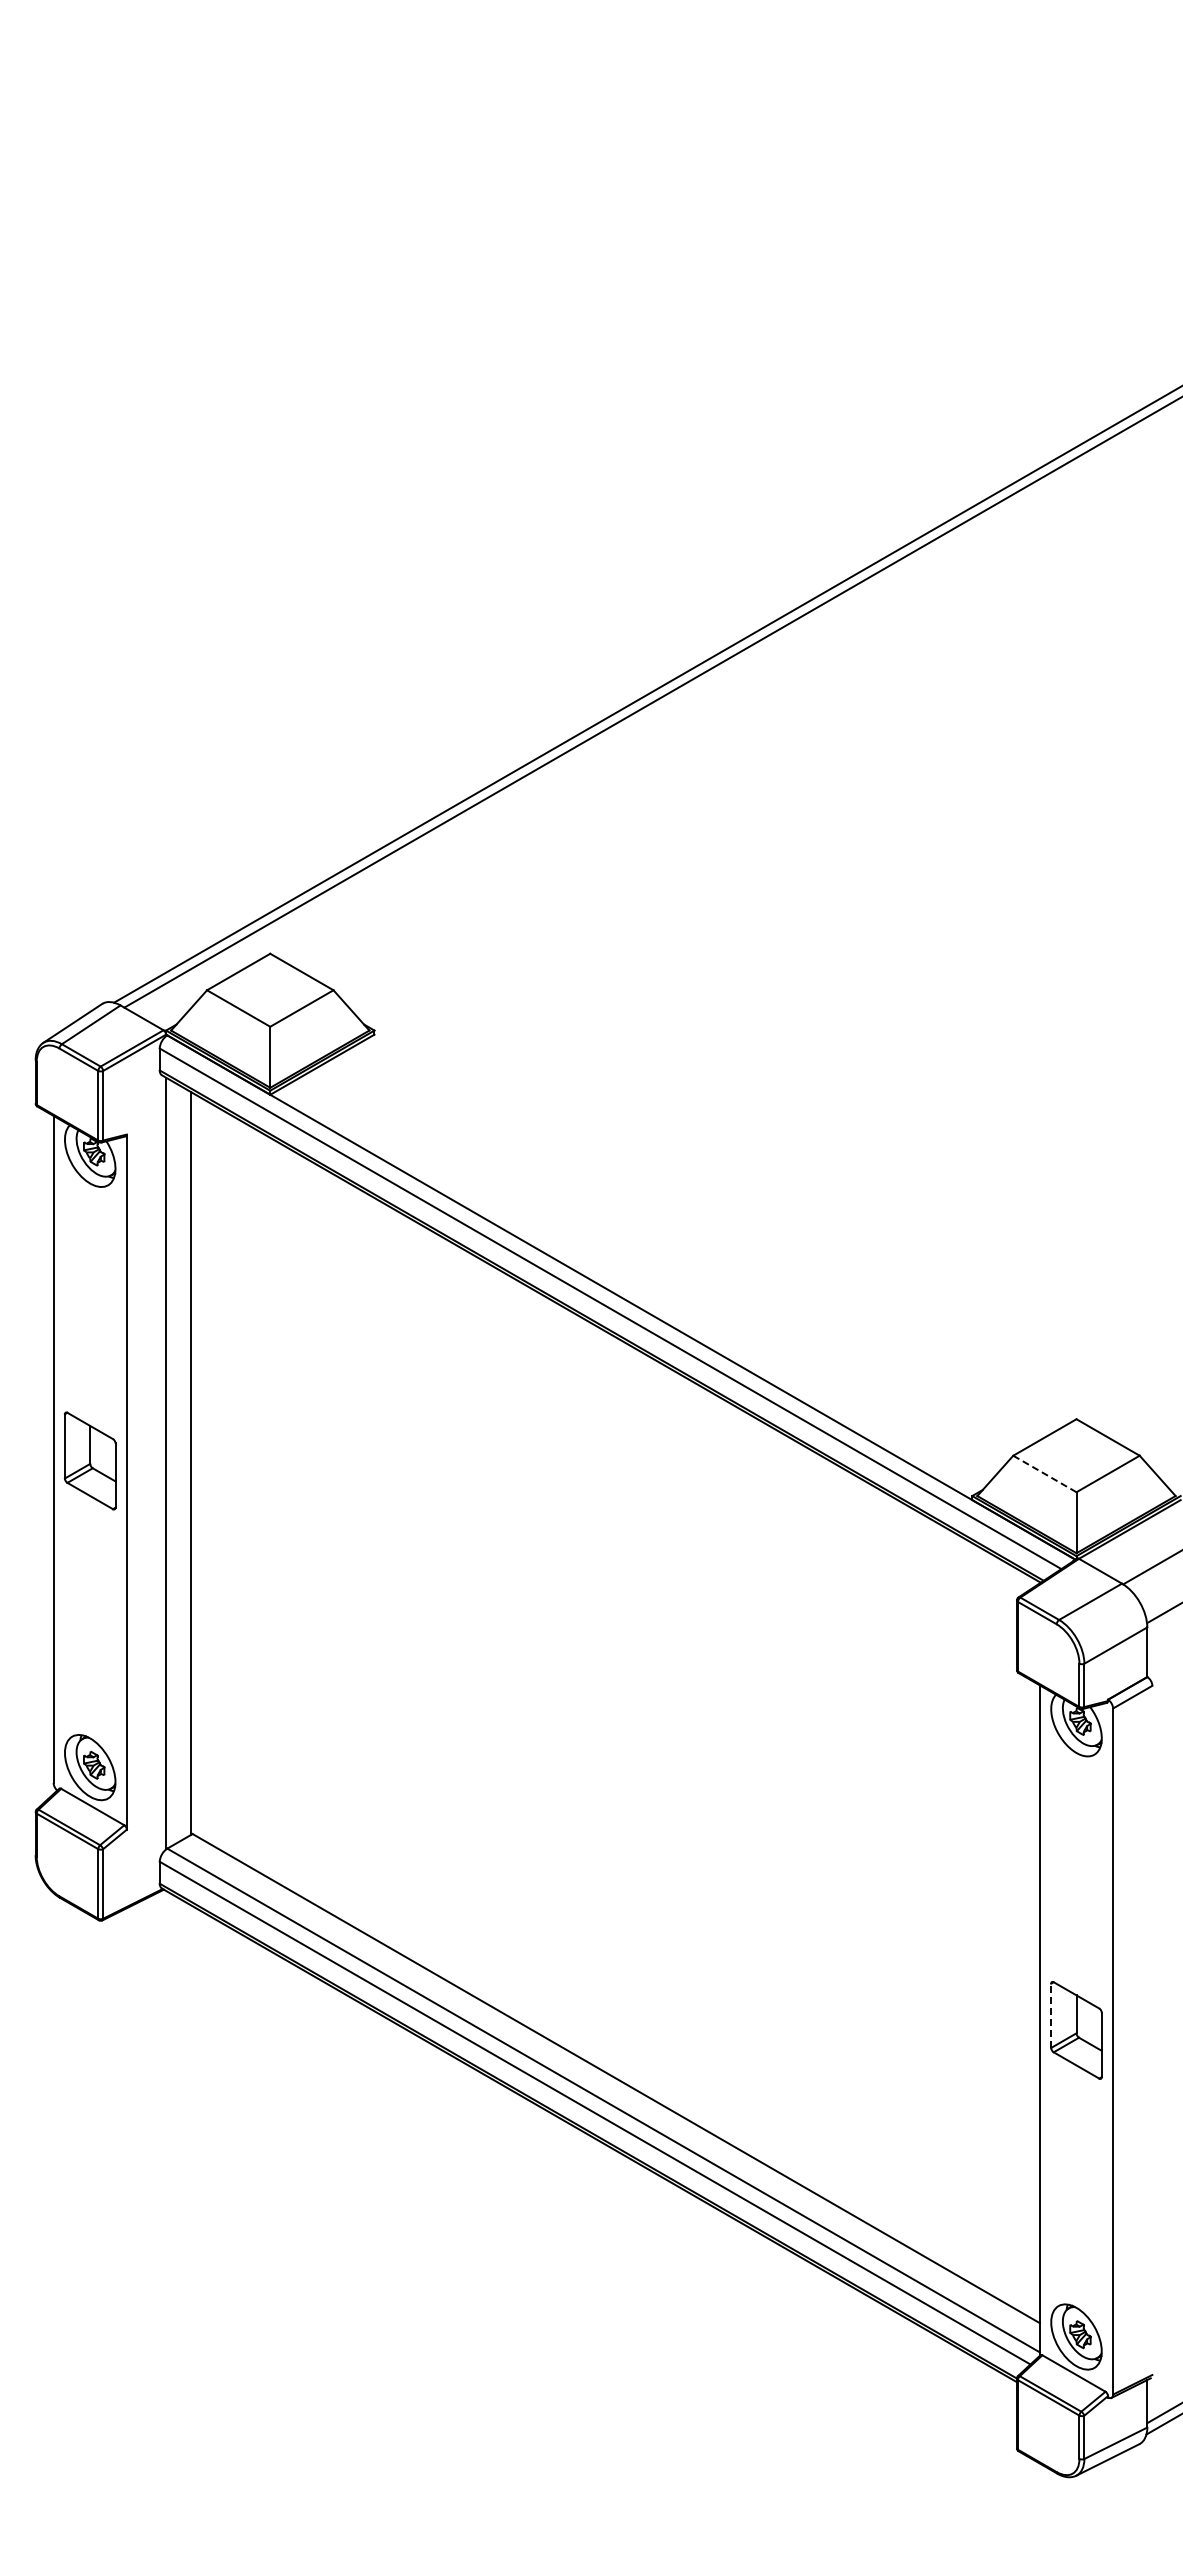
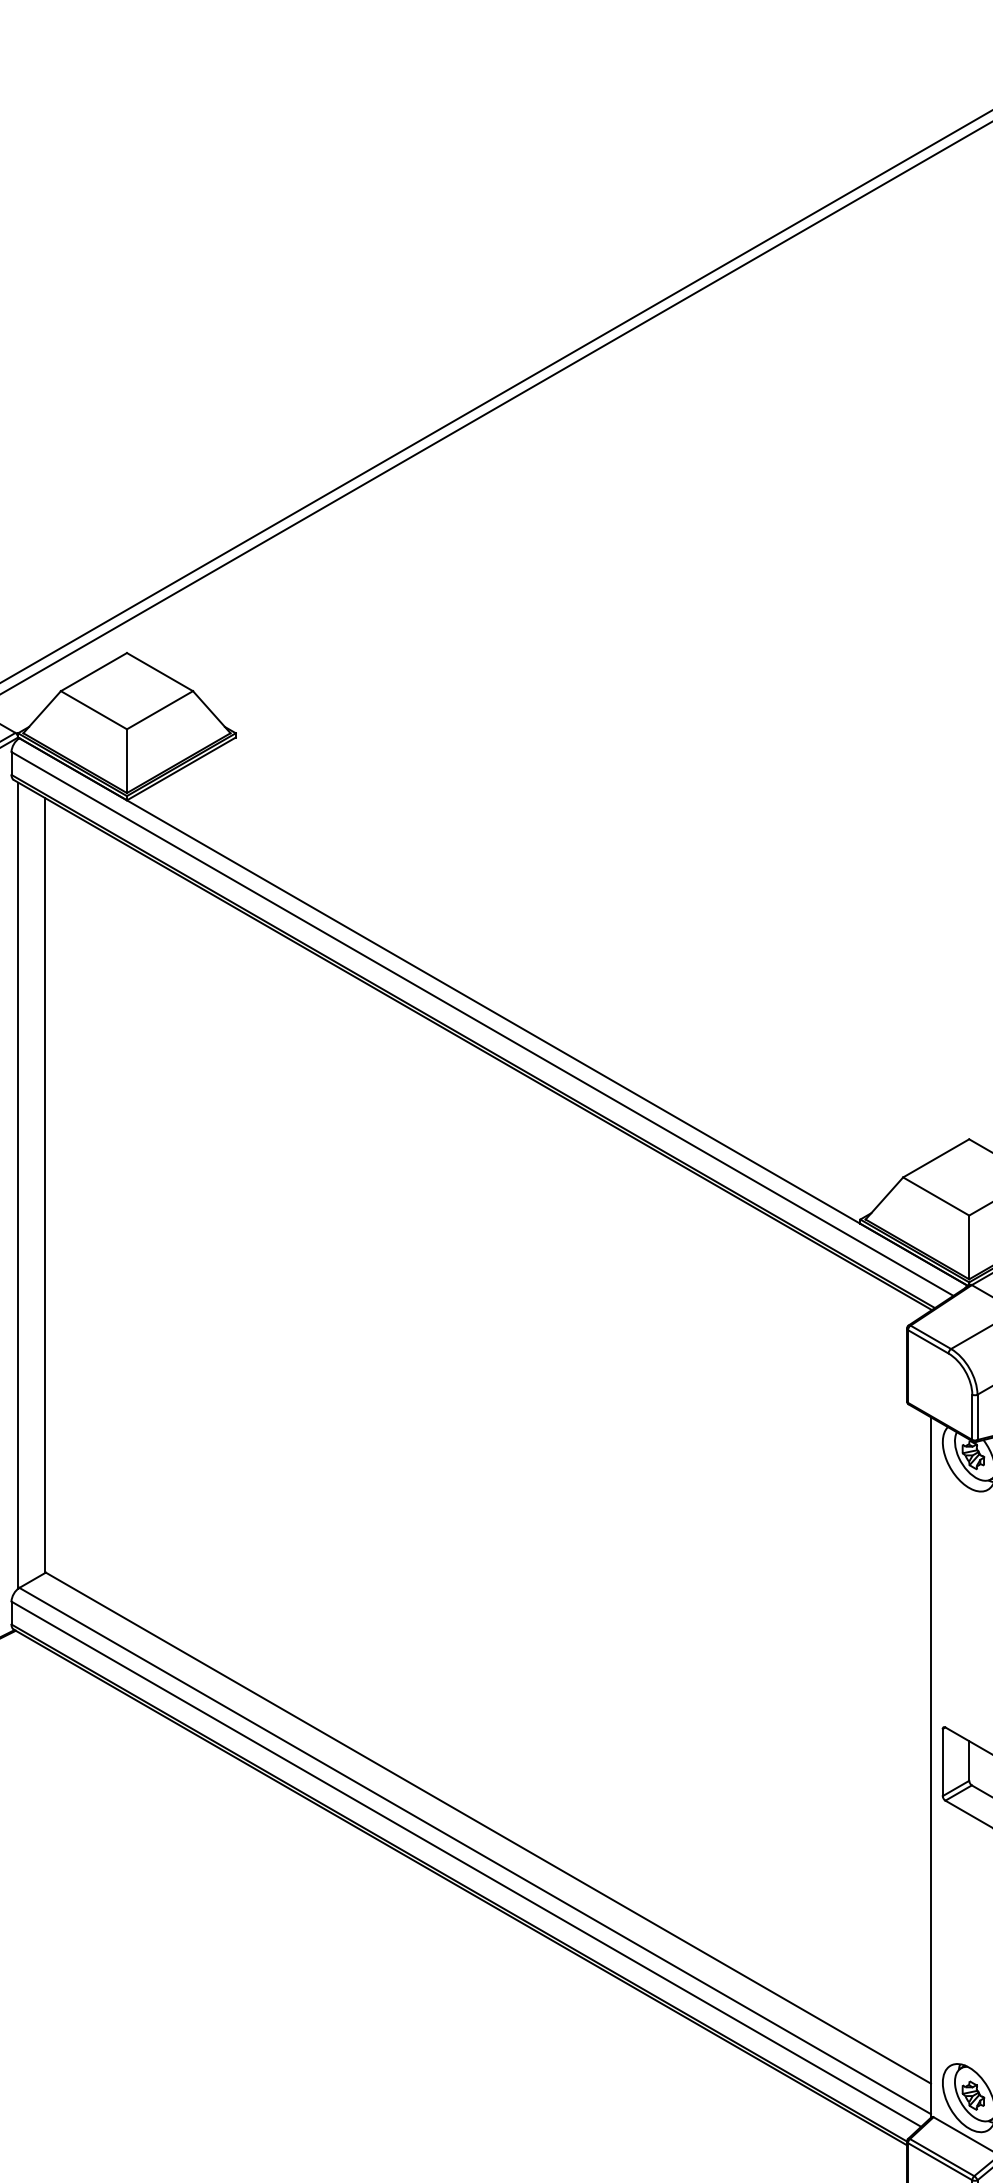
line: (1044, 1473) -> (935, 1195), dashed -> solid
line: (1051, 2015) -> (943, 1762), dashed -> solid

